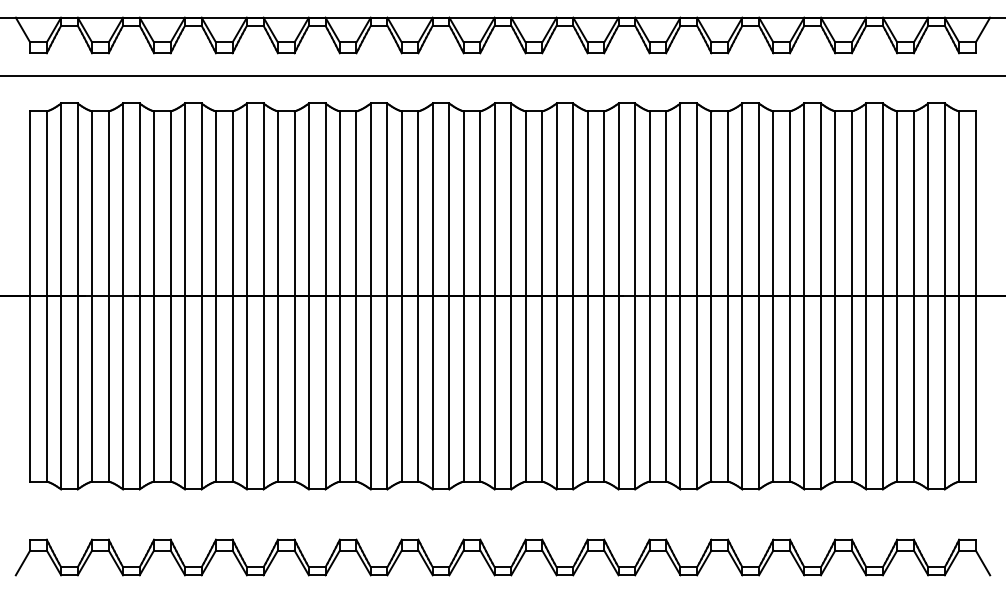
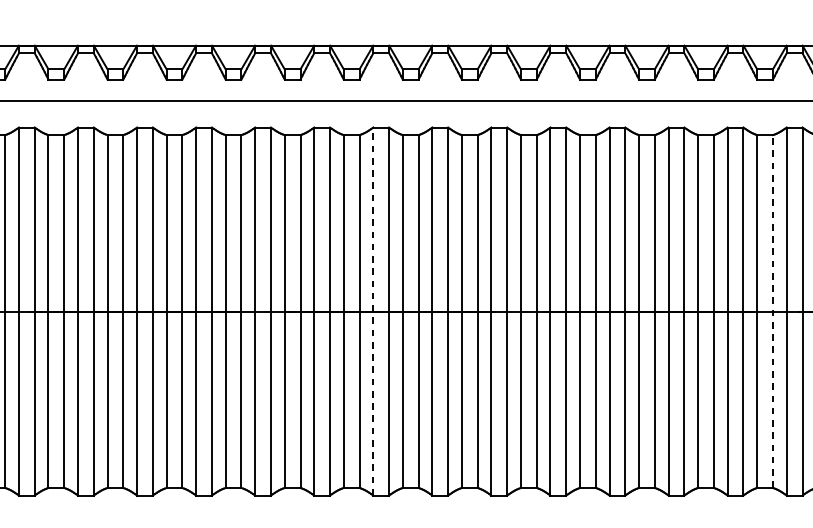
line: (494, 296) -> (373, 311), solid -> dashed
line: (913, 296) -> (772, 311), solid -> dashed

